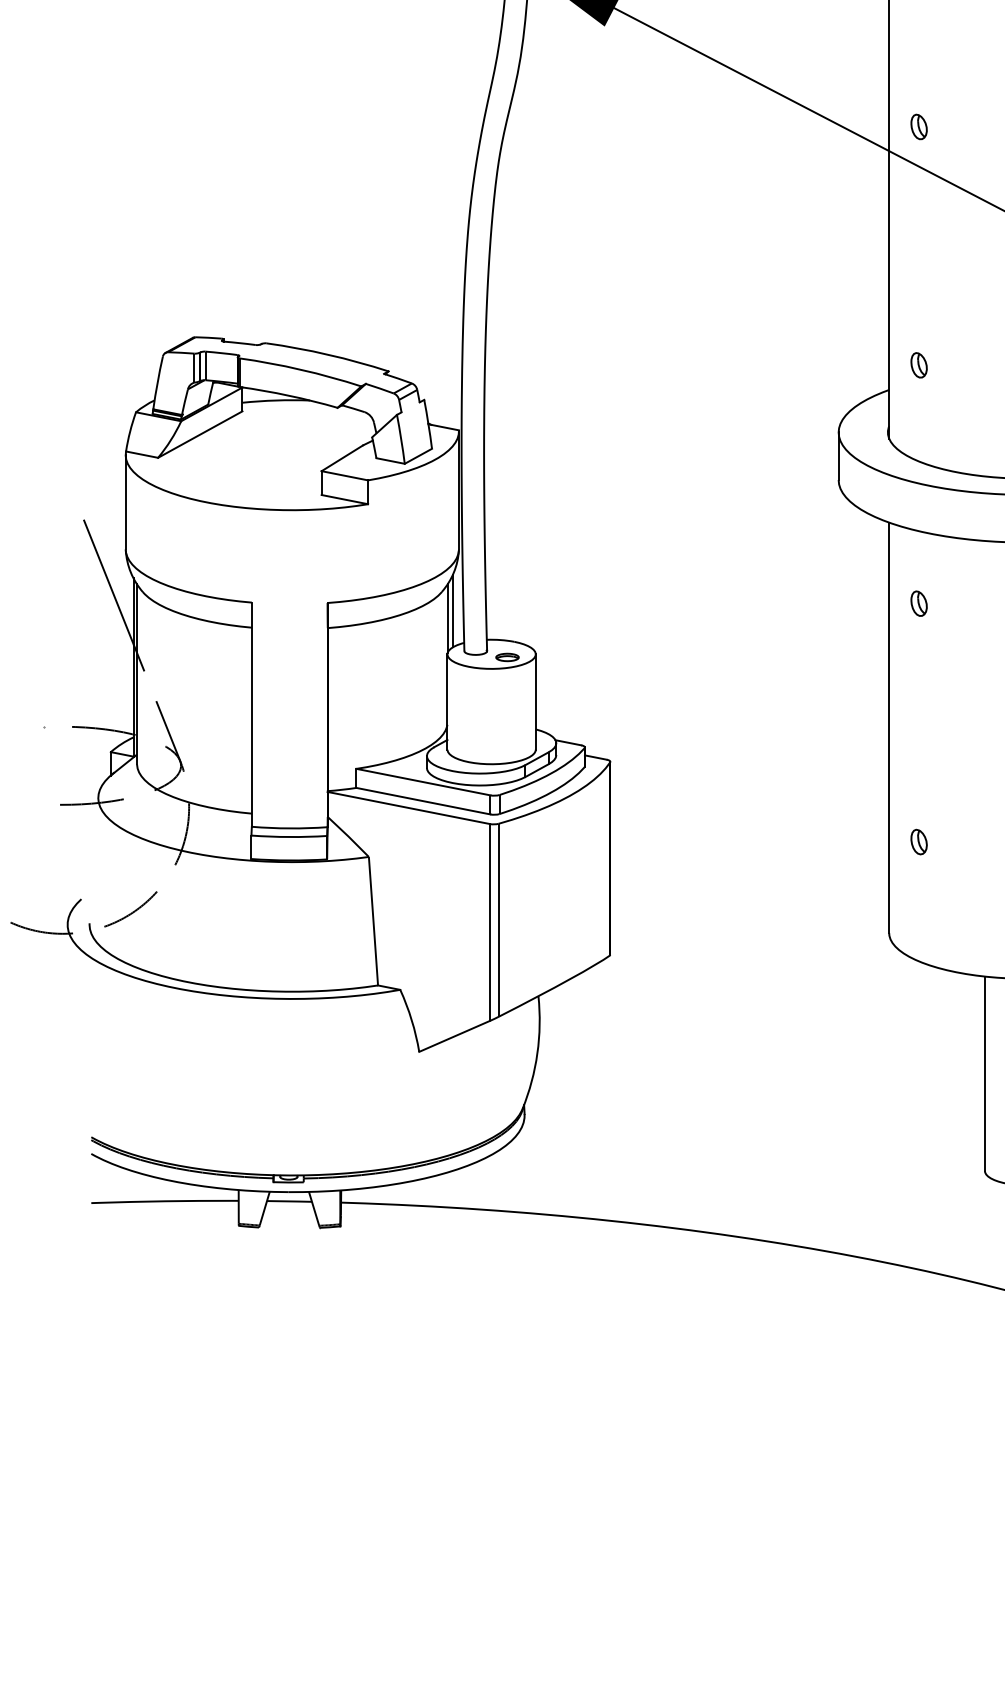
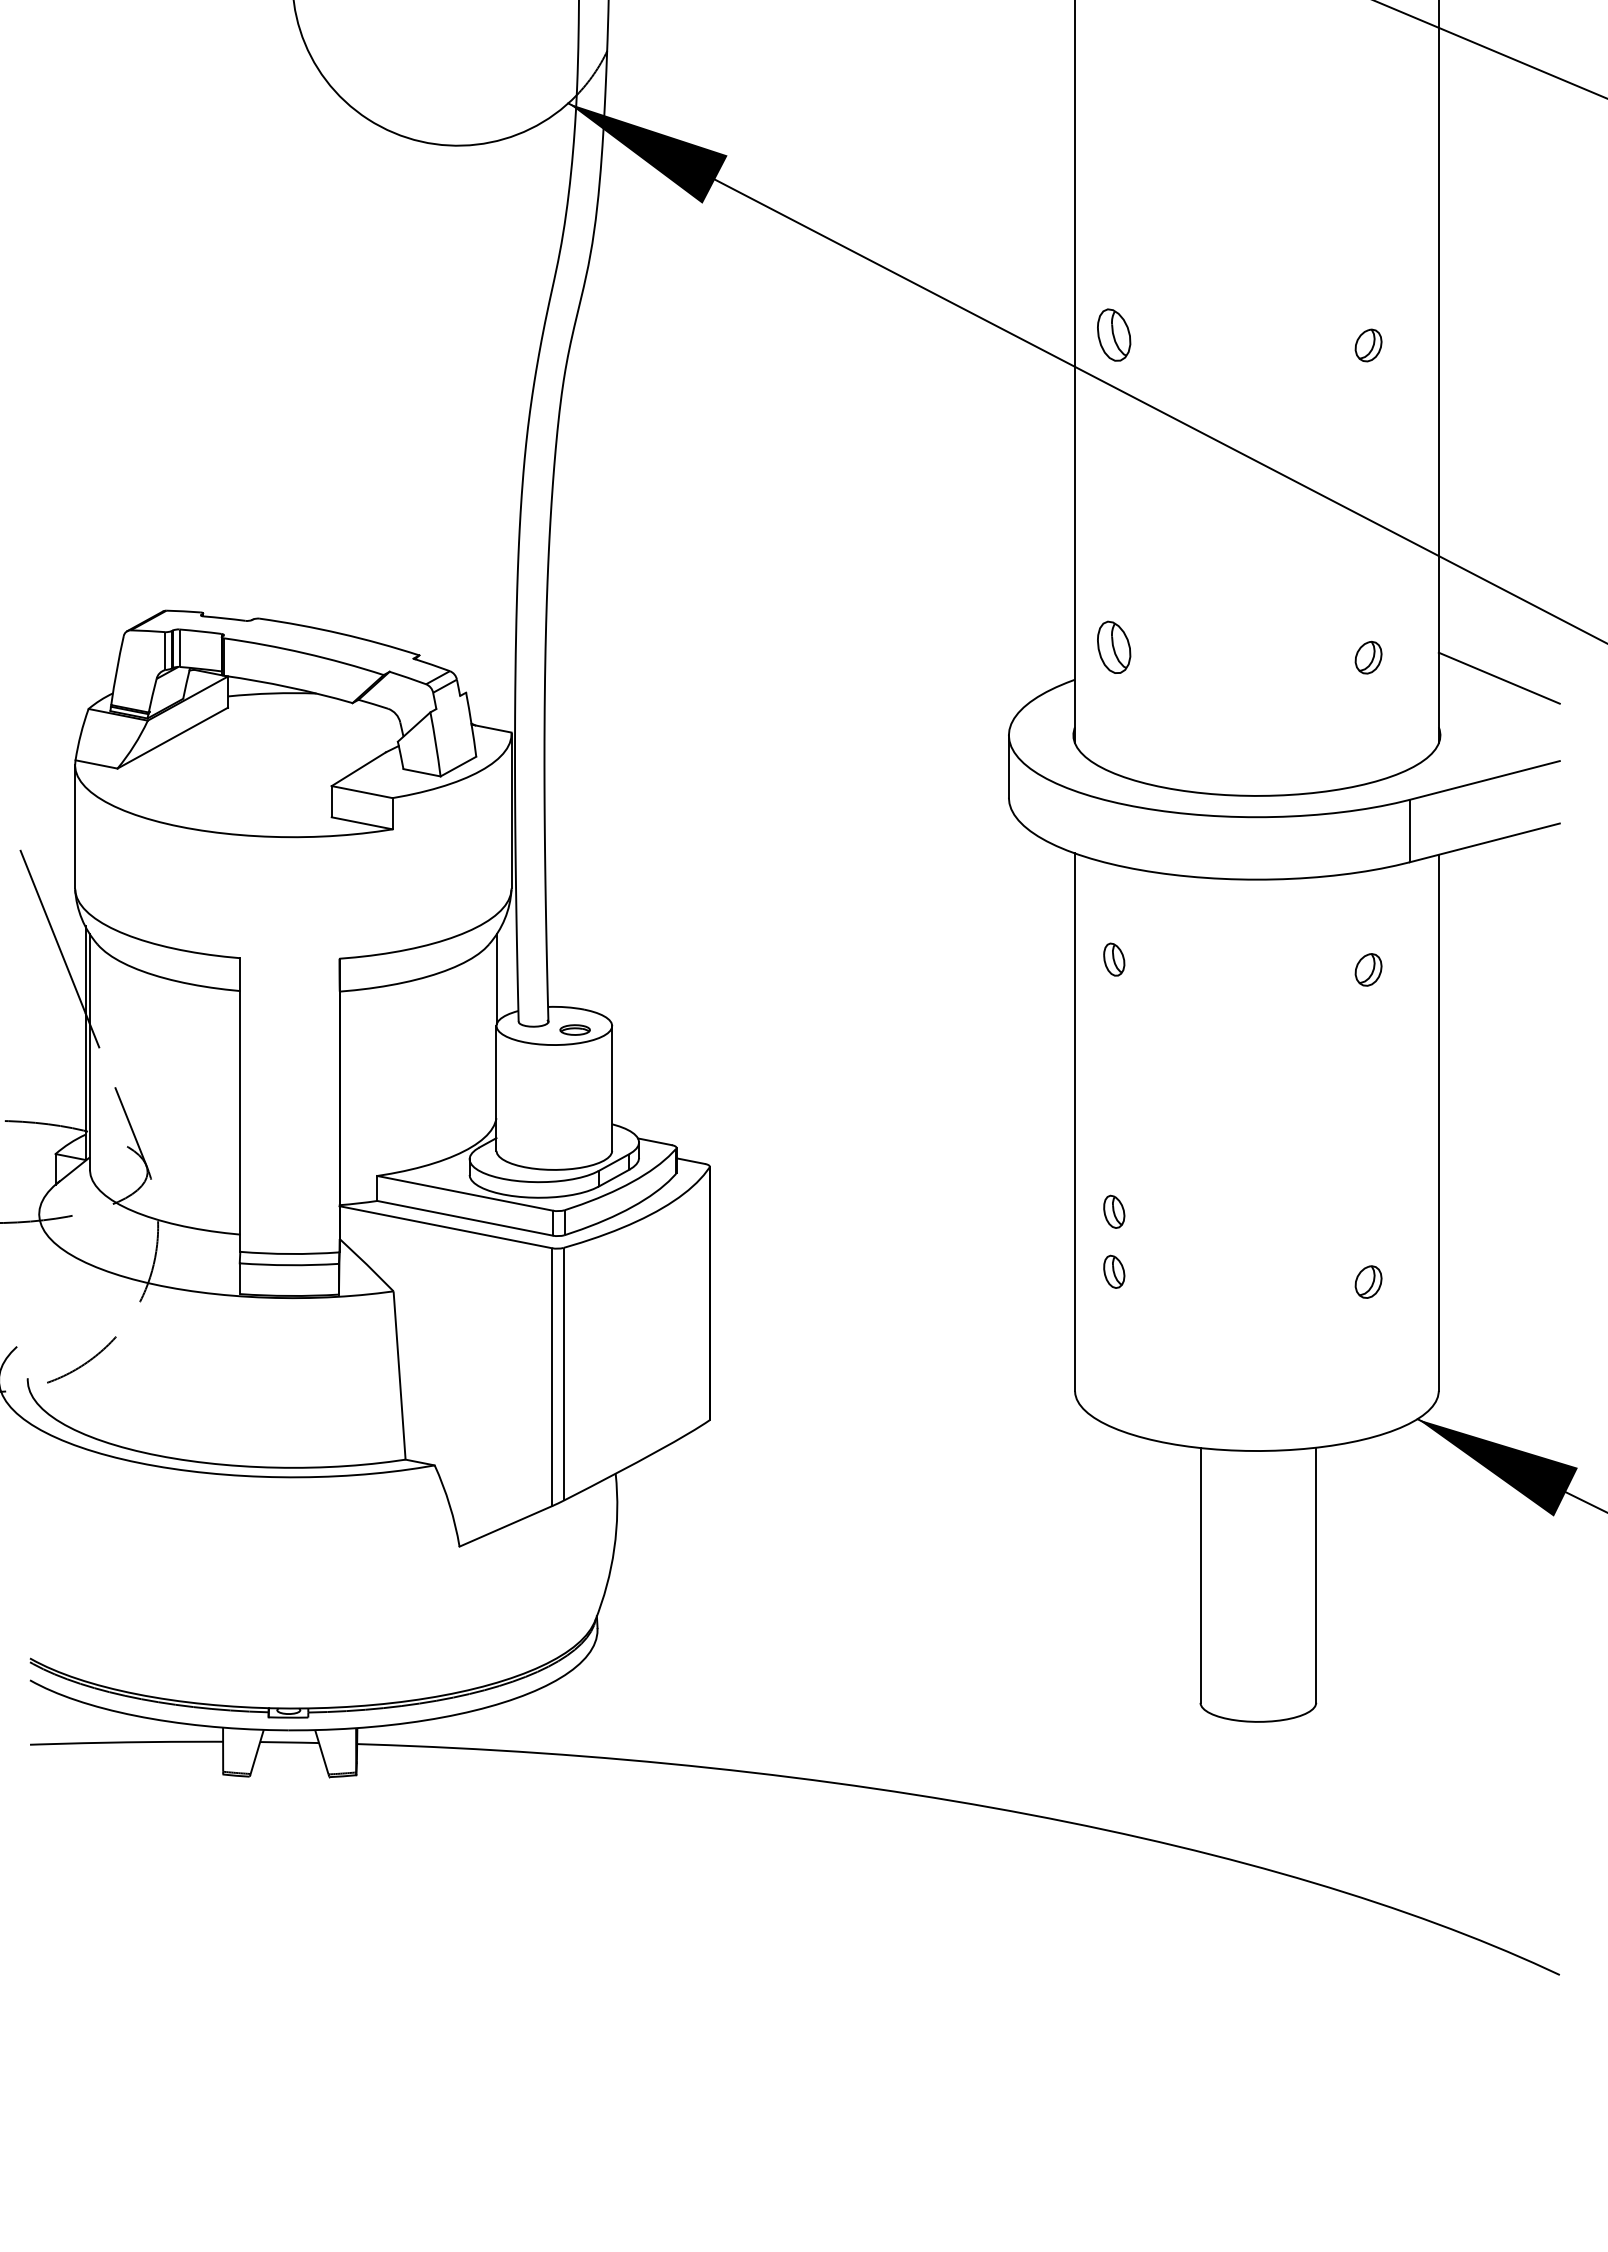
part: (919, 127) -> (1114, 335), size x1.6
part: (919, 365) -> (1114, 647), size x1.6
line: (452, 611) -> (503, 969), removed
part: (919, 795) -> (1114, 1211), added

